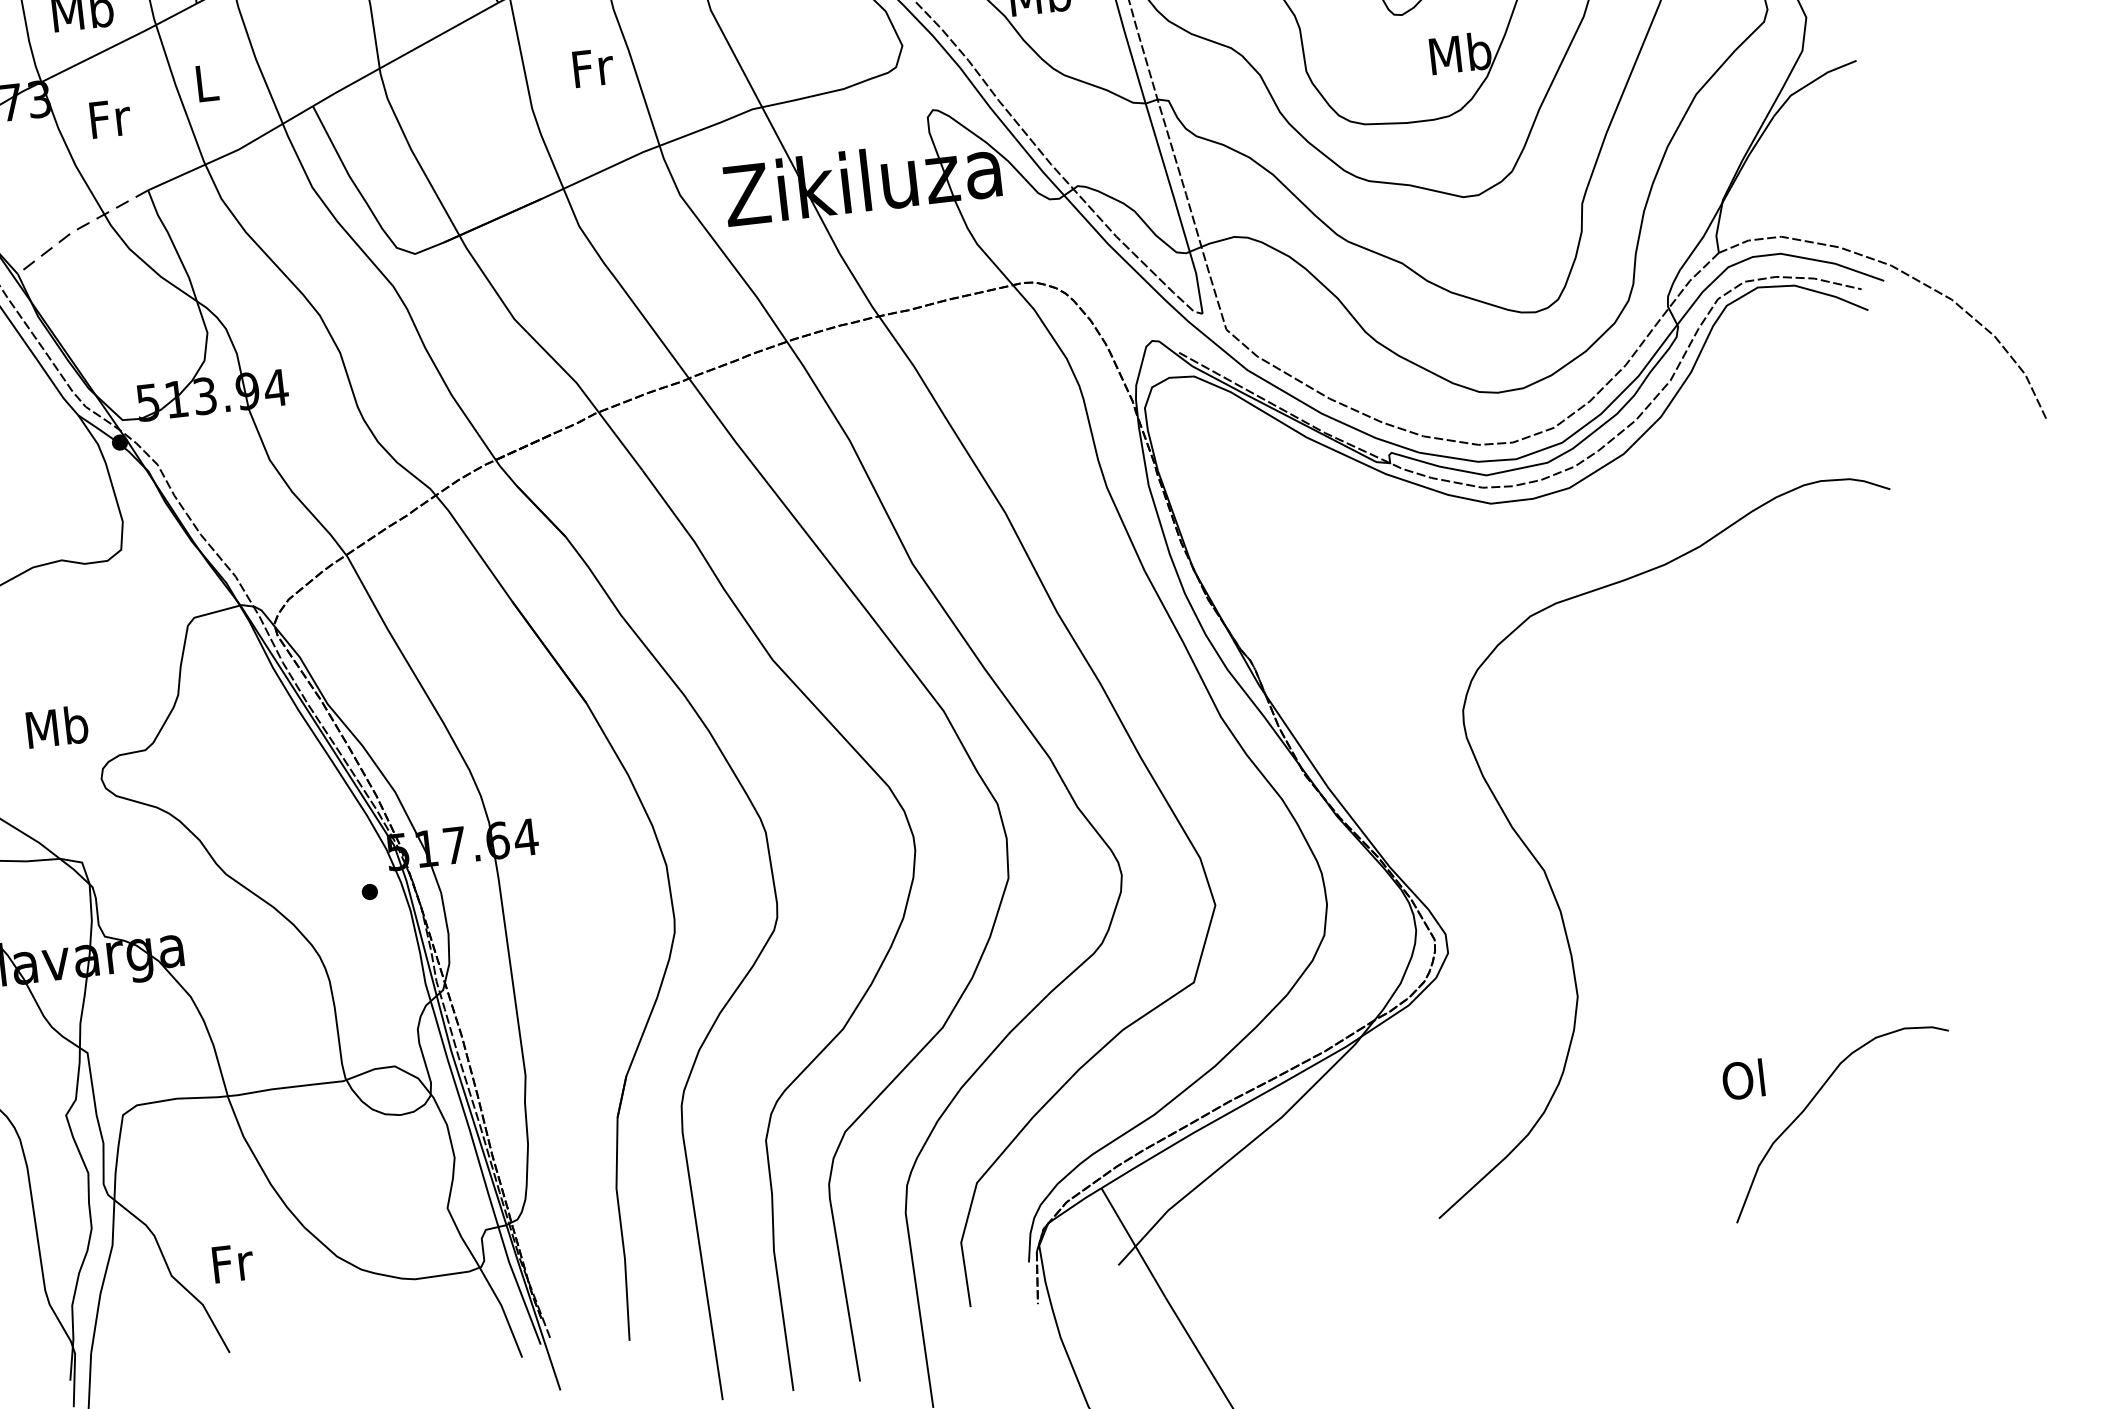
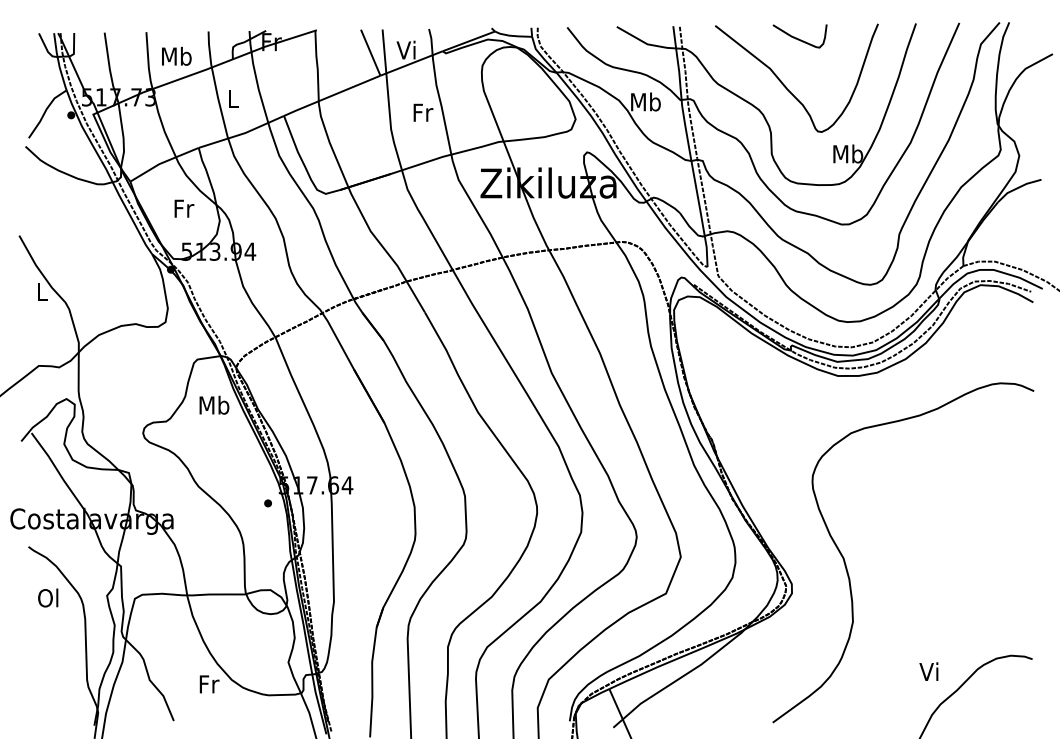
text: (110, 118) -> (184, 208), moved
line: (80, 227) -> (163, 162), dashed -> solid
text: (57, 725) -> (214, 404), moved
text: (1743, 1079) -> (929, 671), Ol -> Vi
text: (233, 1263) -> (209, 684), moved

